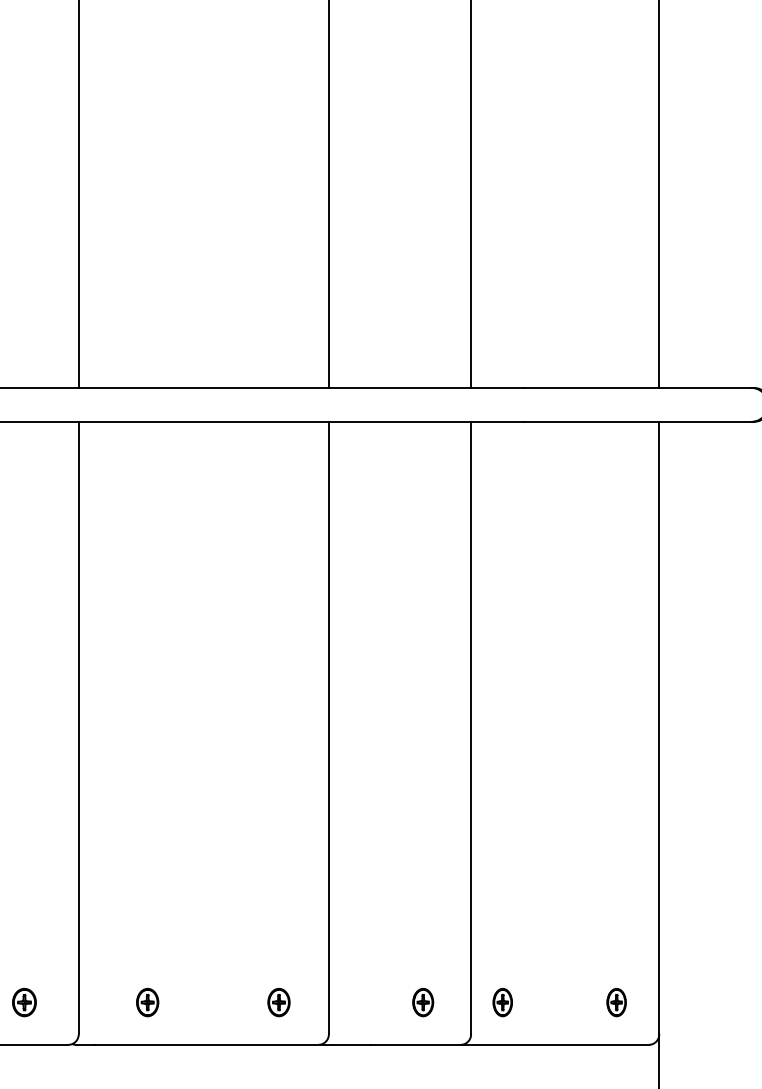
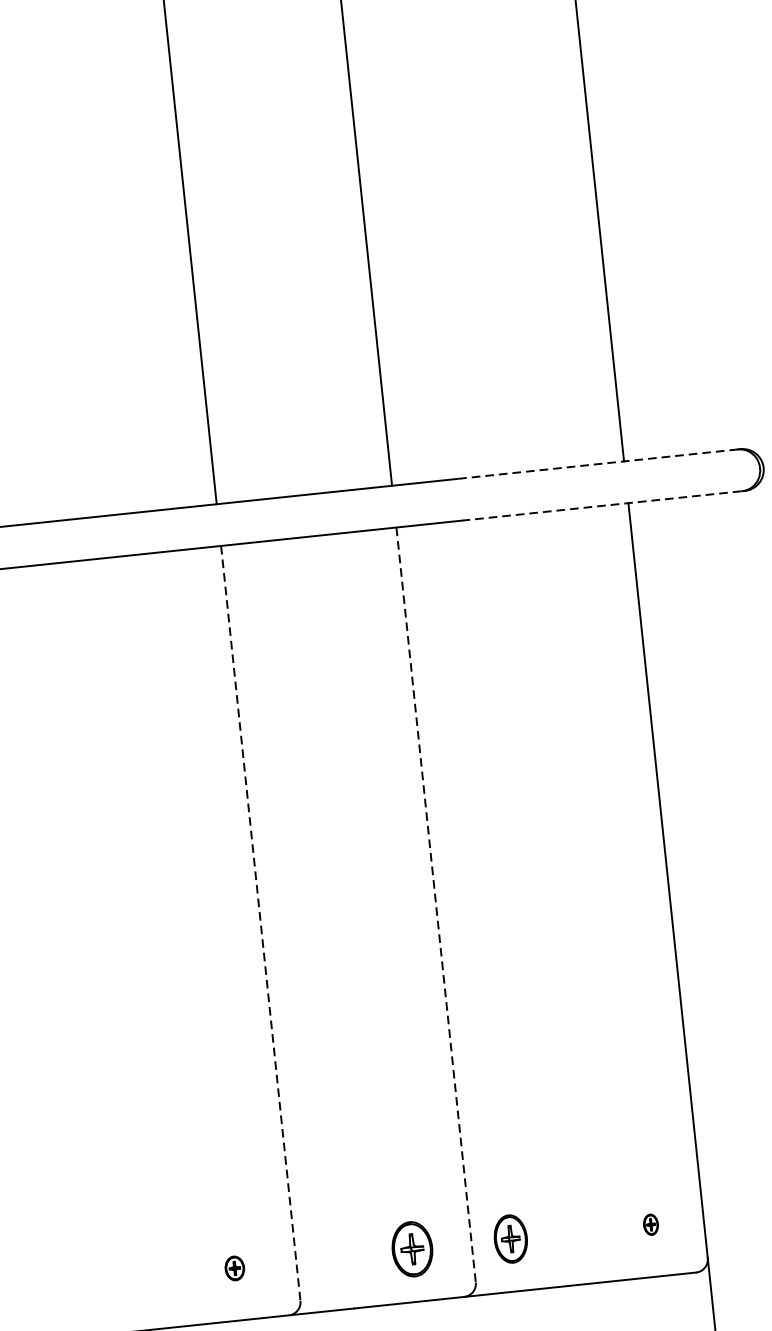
line: (637, 387) -> (597, 463), solid -> dashed
line: (637, 421) -> (601, 505), solid -> dashed
line: (328, 728) -> (260, 924), solid -> dashed
line: (471, 728) -> (436, 905), solid -> dashed
part: (147, 1002) -> (72, 1285), removed
part: (278, 1002) -> (234, 1268), size x0.7
part: (423, 1002) -> (412, 1249), size x1.6
part: (502, 1002) -> (510, 1239), size x1.4
part: (616, 1002) -> (650, 1224), size x0.6

